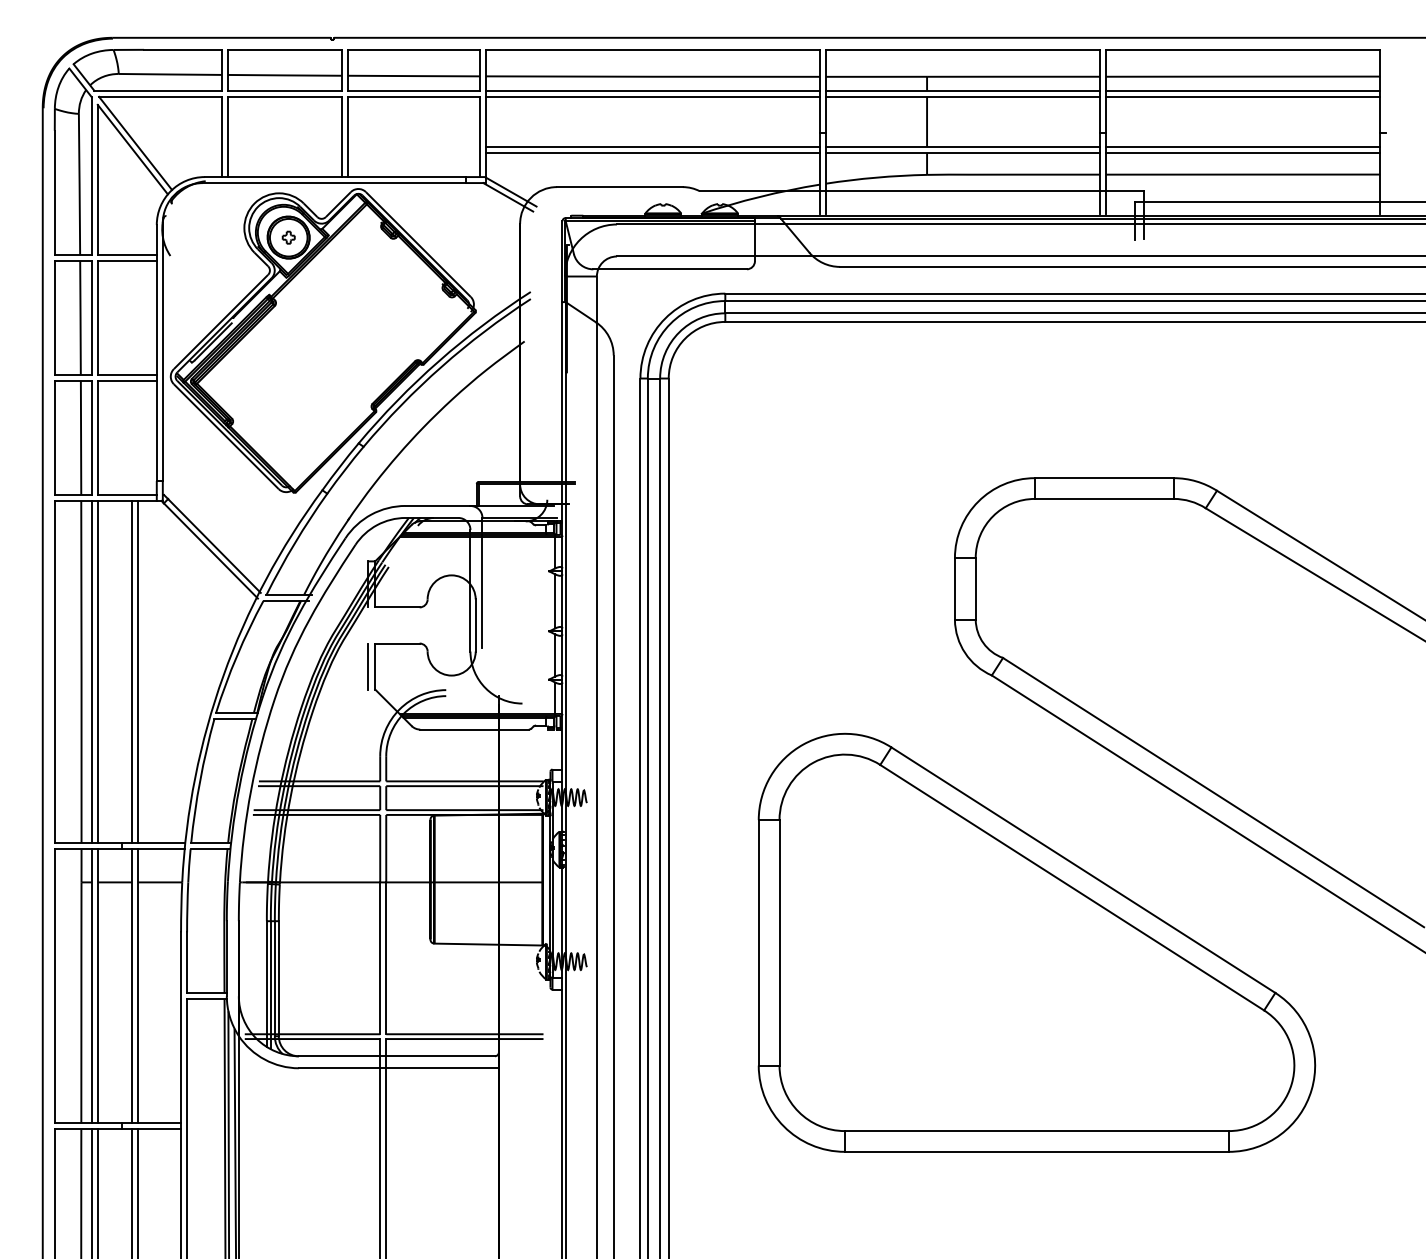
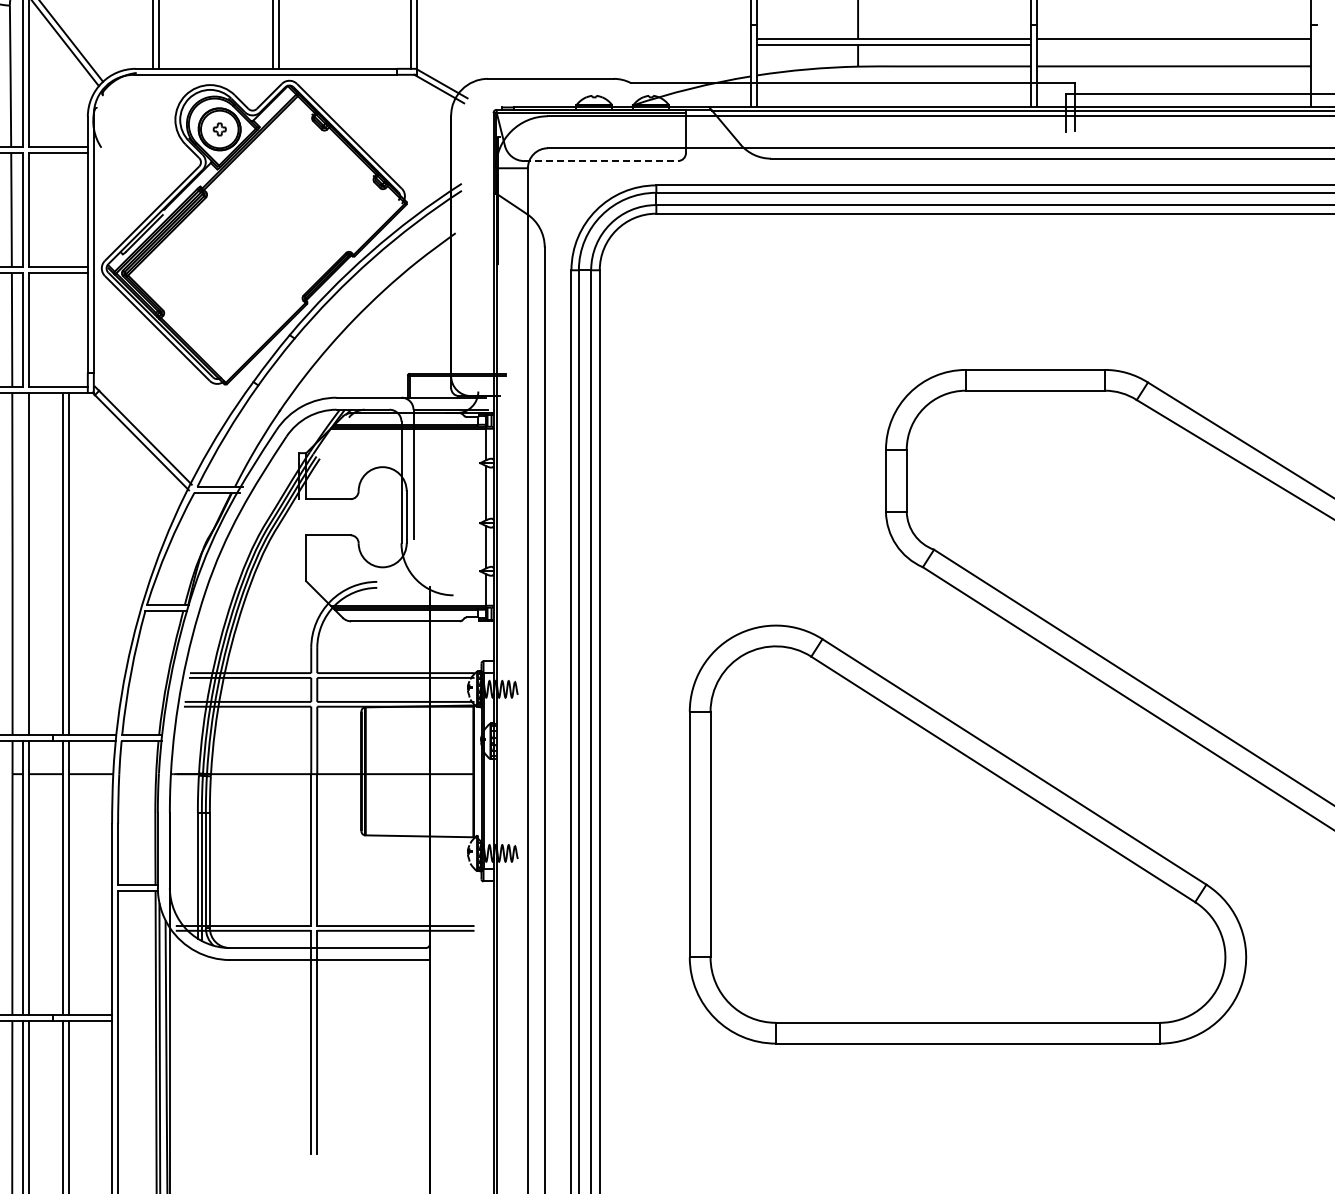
line: (652, 146) -> (583, 38), removed
line: (652, 152) -> (583, 44), removed
line: (1243, 152) -> (1174, 44), removed
line: (670, 269) -> (601, 161), solid -> dashed
line: (368, 666) -> (299, 558), removed
line: (91, 671) -> (22, 563), removed

